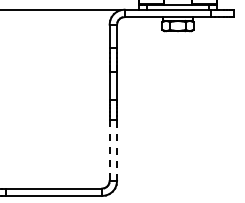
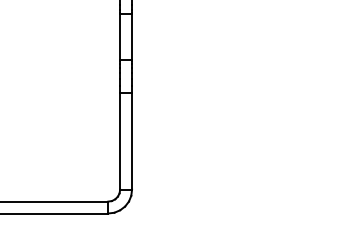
line: (117, 150) -> (132, 140), dashed -> solid
line: (109, 151) -> (119, 142), dashed -> solid

